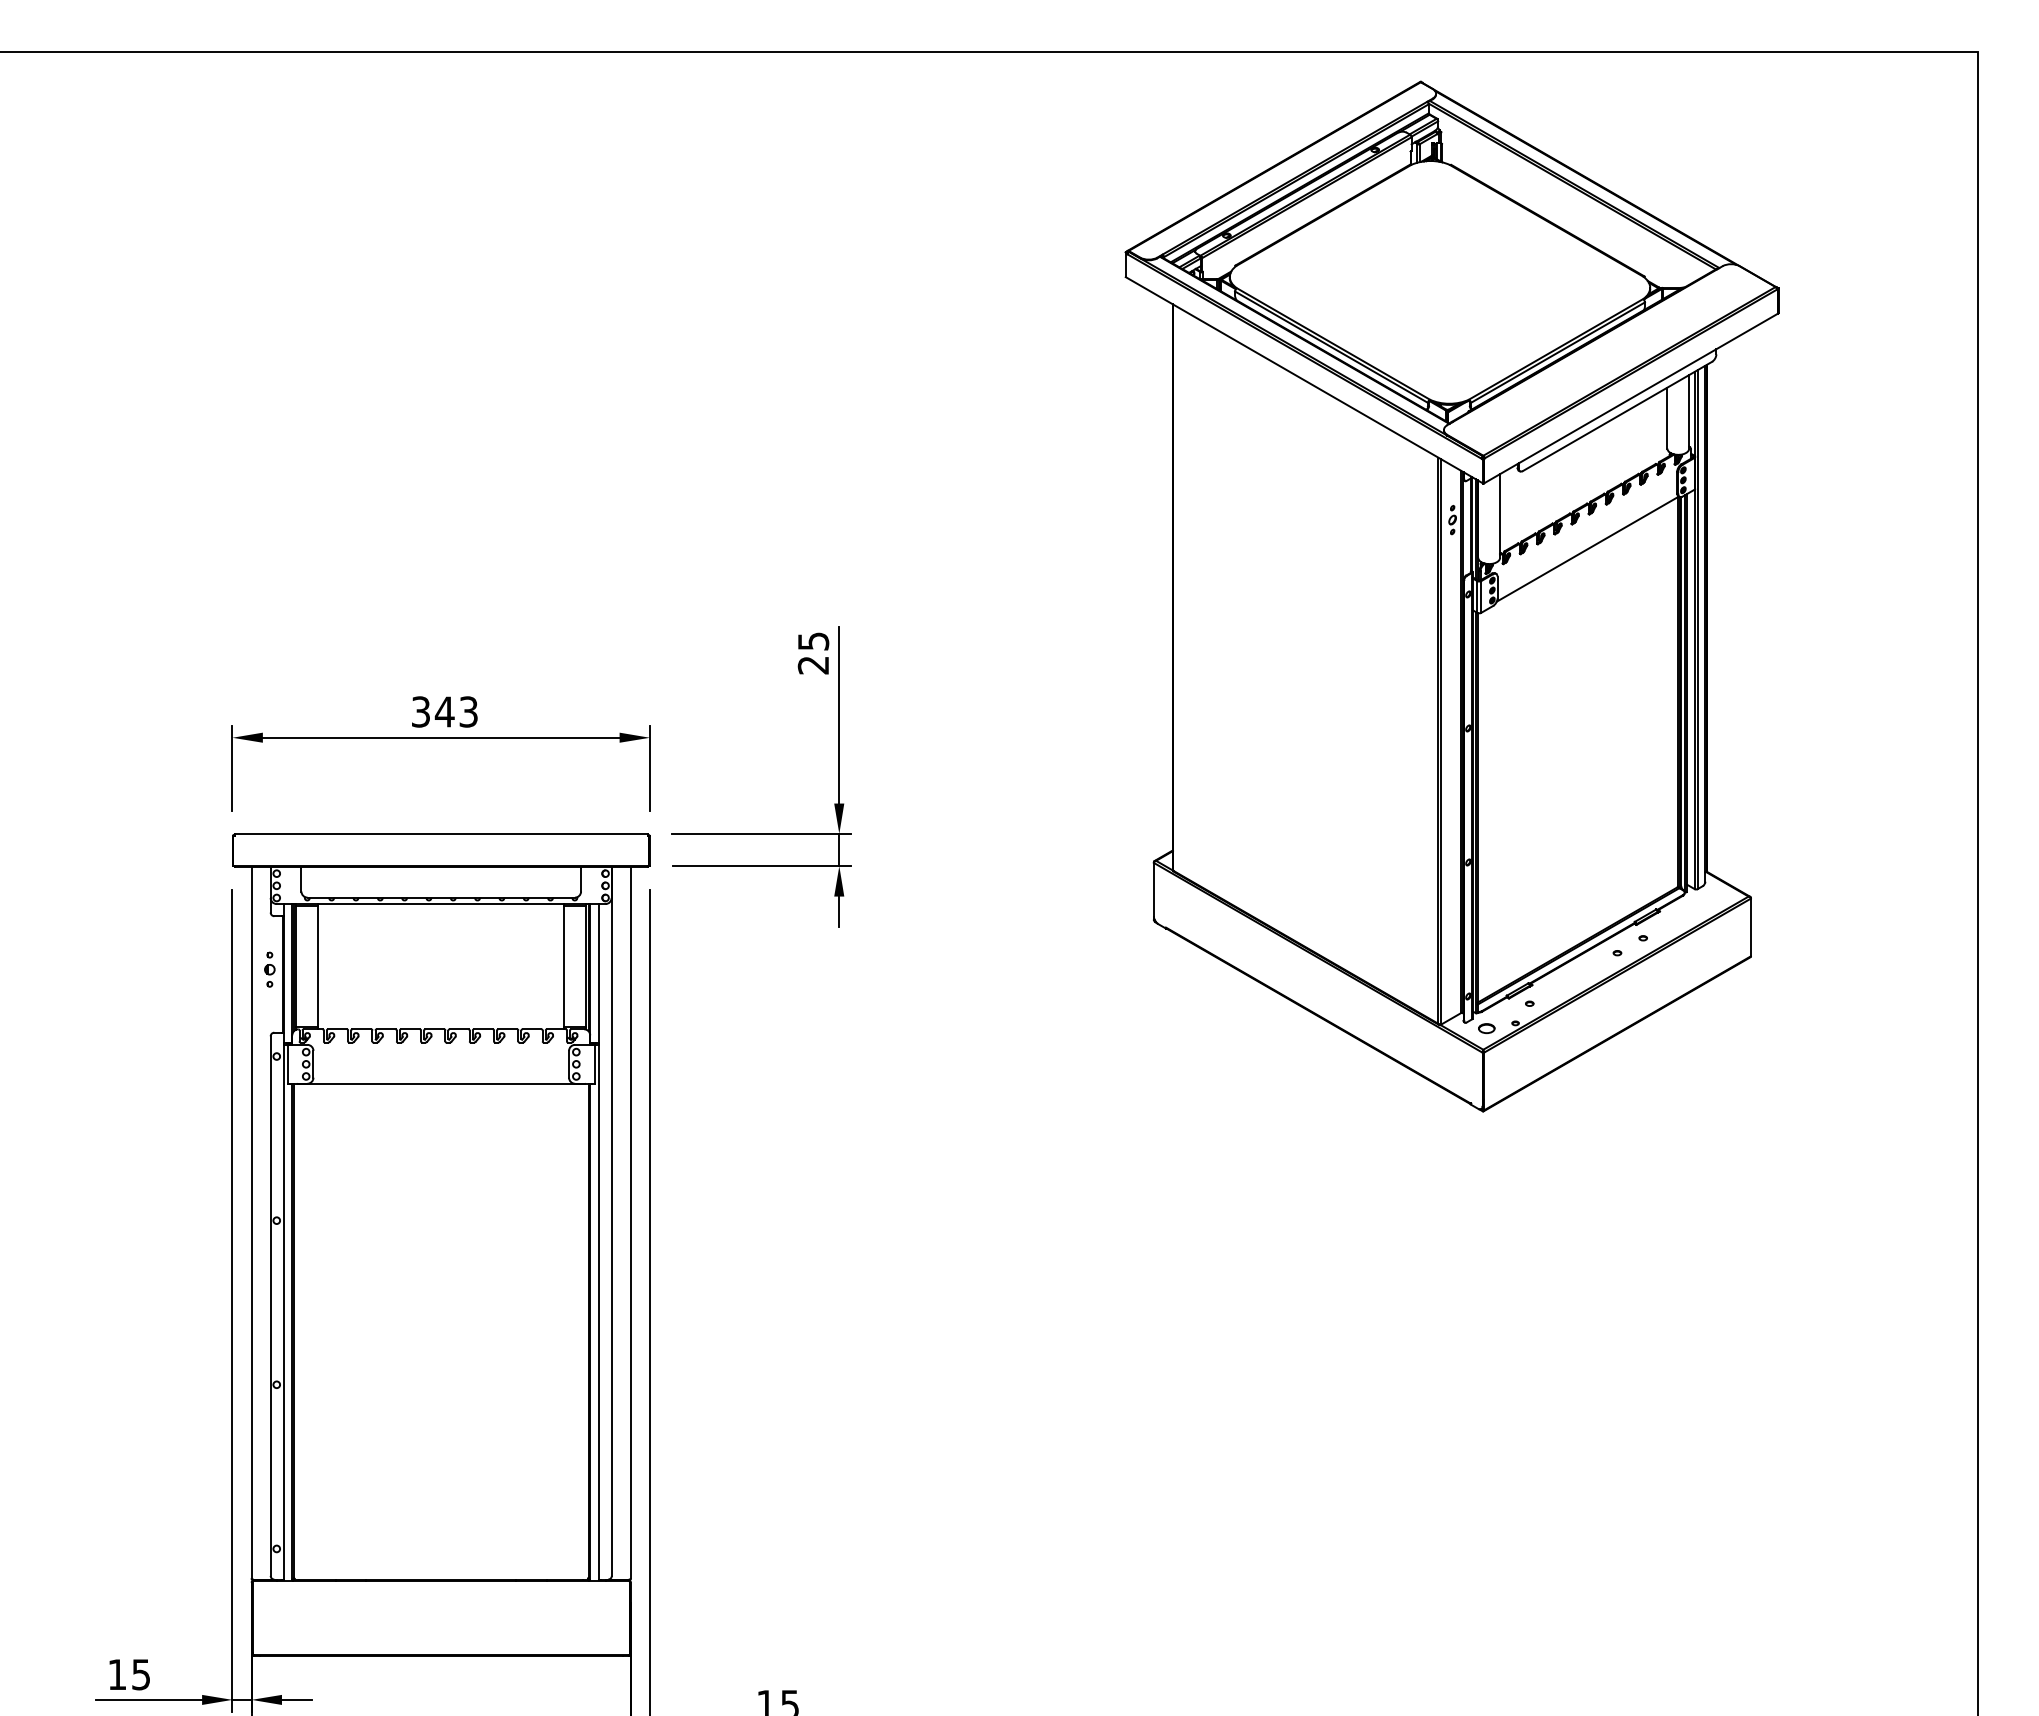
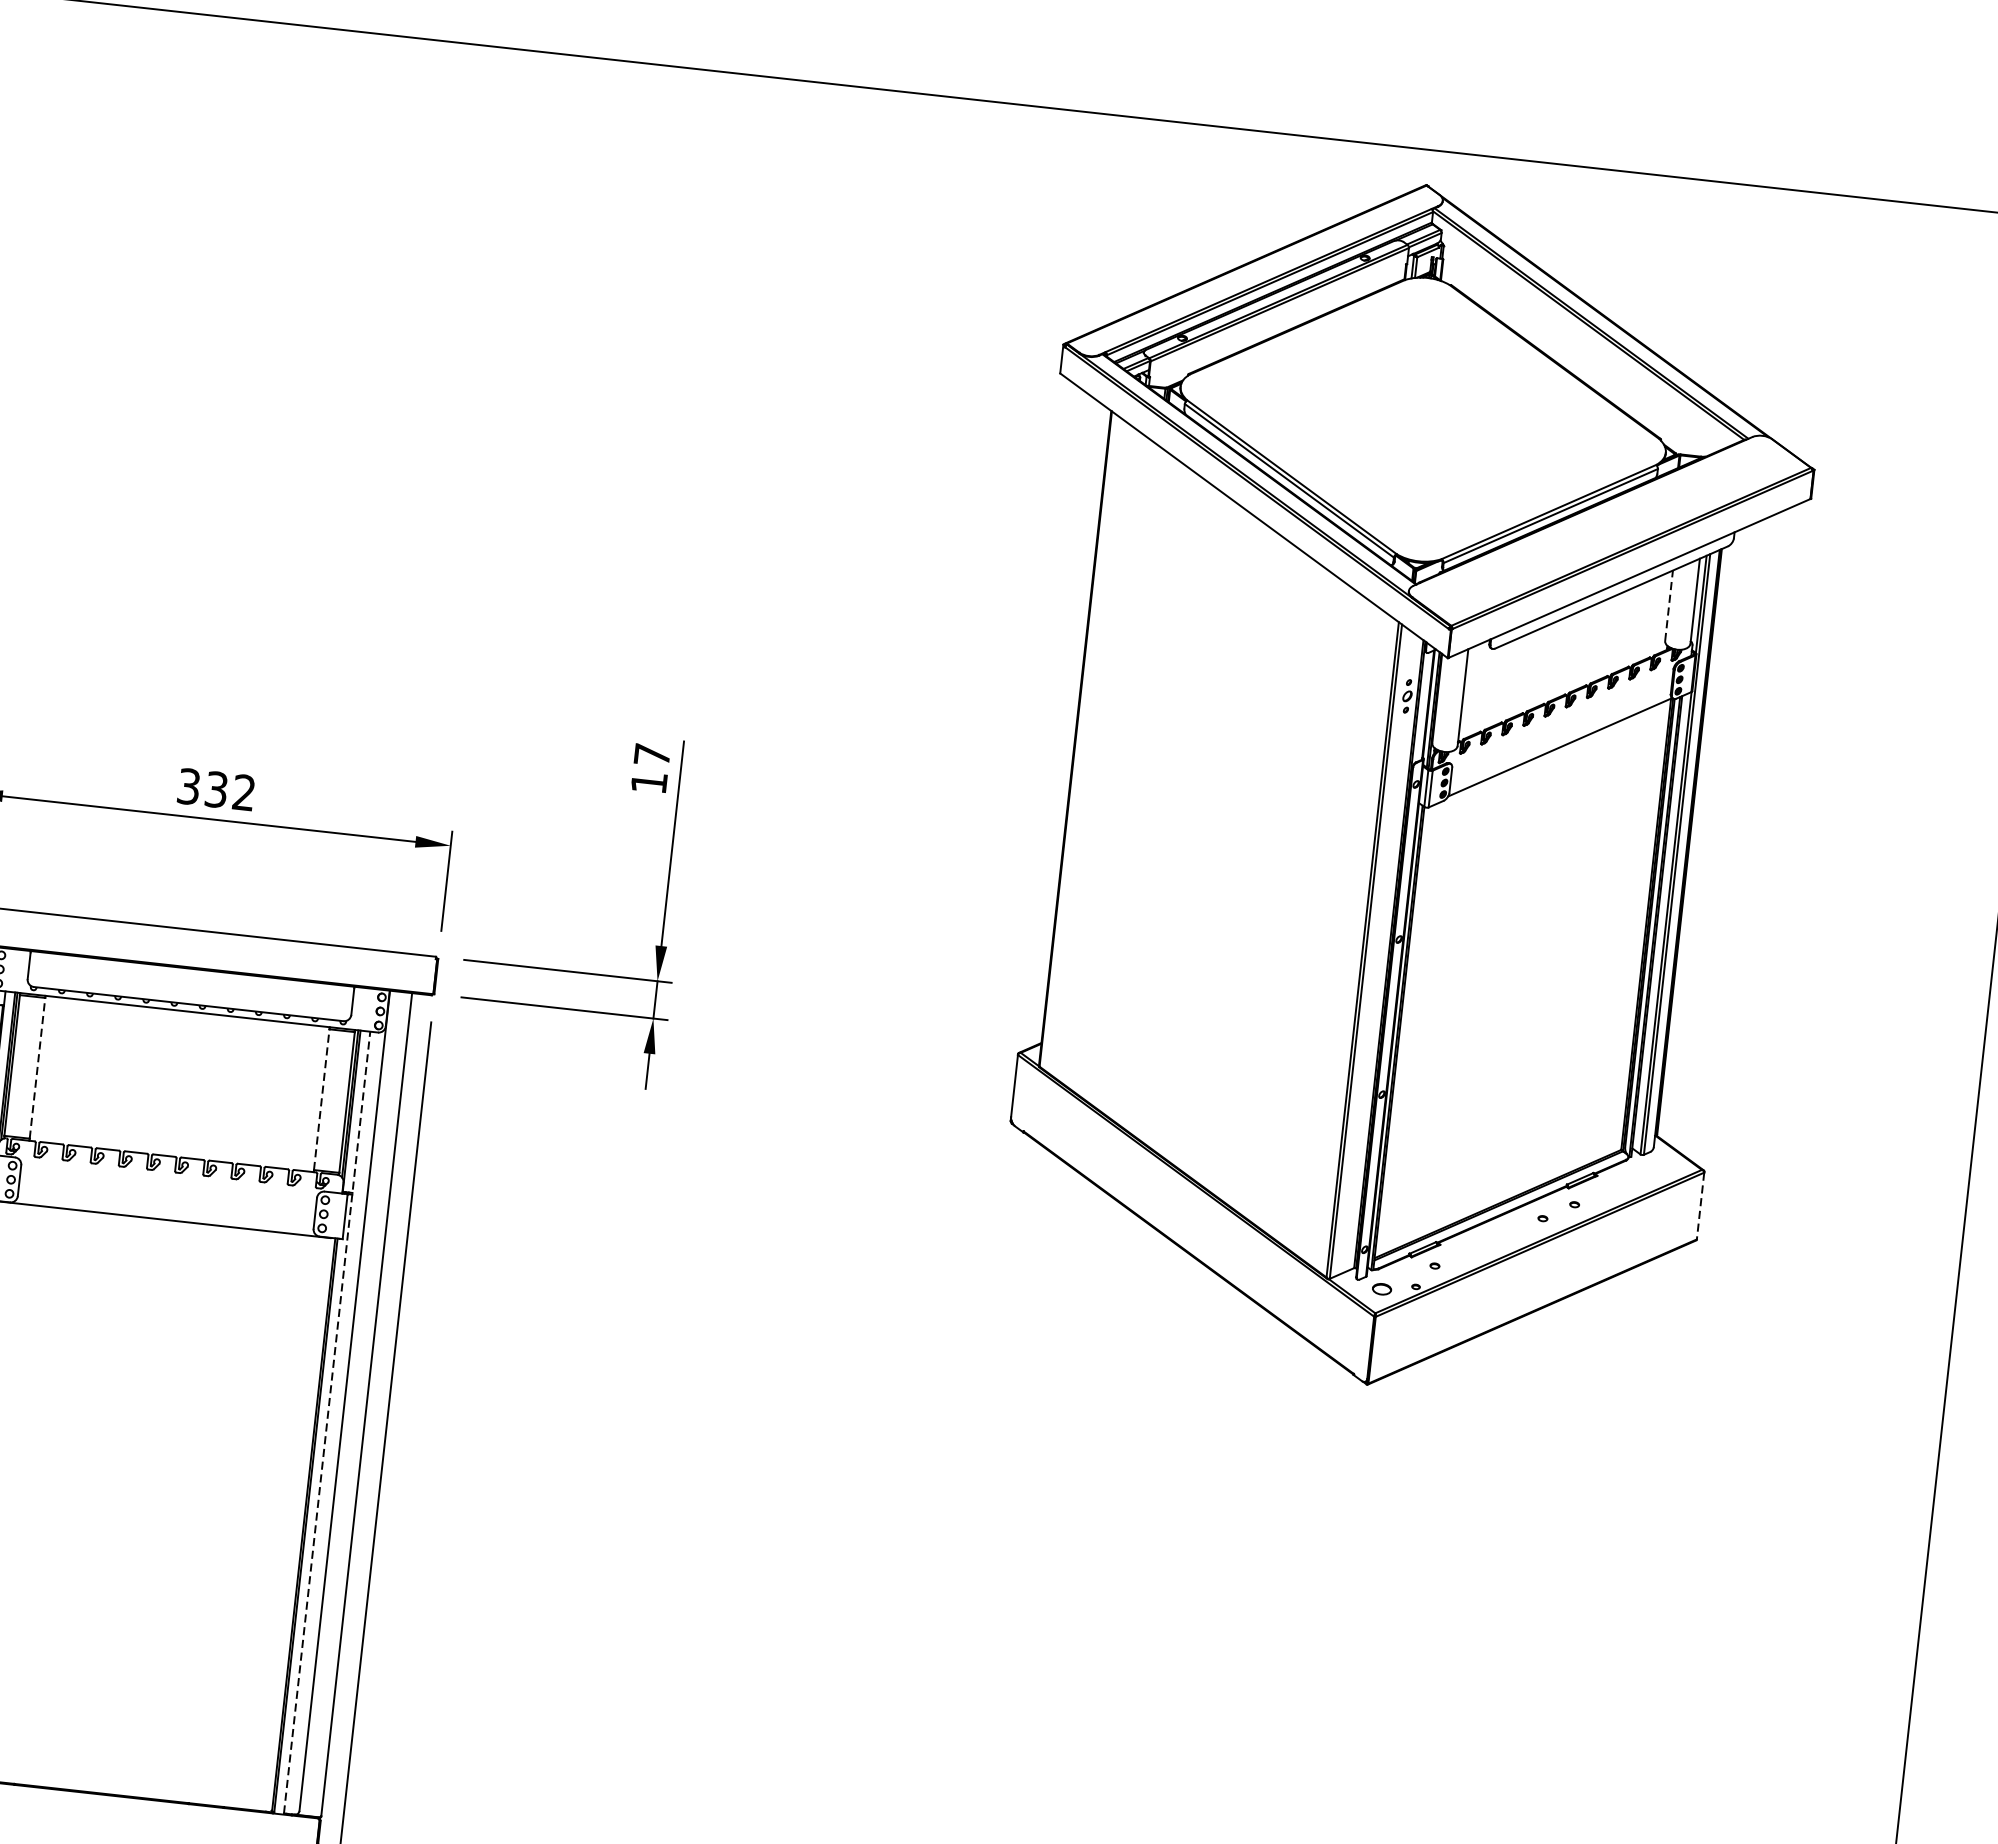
line: (1667, 417) -> (1669, 605), solid -> dashed
text: (813, 653) -> (650, 769), 25 -> 17
text: (455, 711) -> (228, 790), 343 -> 332
line: (1750, 927) -> (1700, 1205), solid -> dashed
line: (318, 966) -> (37, 1068), solid -> dashed
line: (563, 966) -> (321, 1099), solid -> dashed
line: (598, 1241) -> (326, 1422), solid -> dashed

